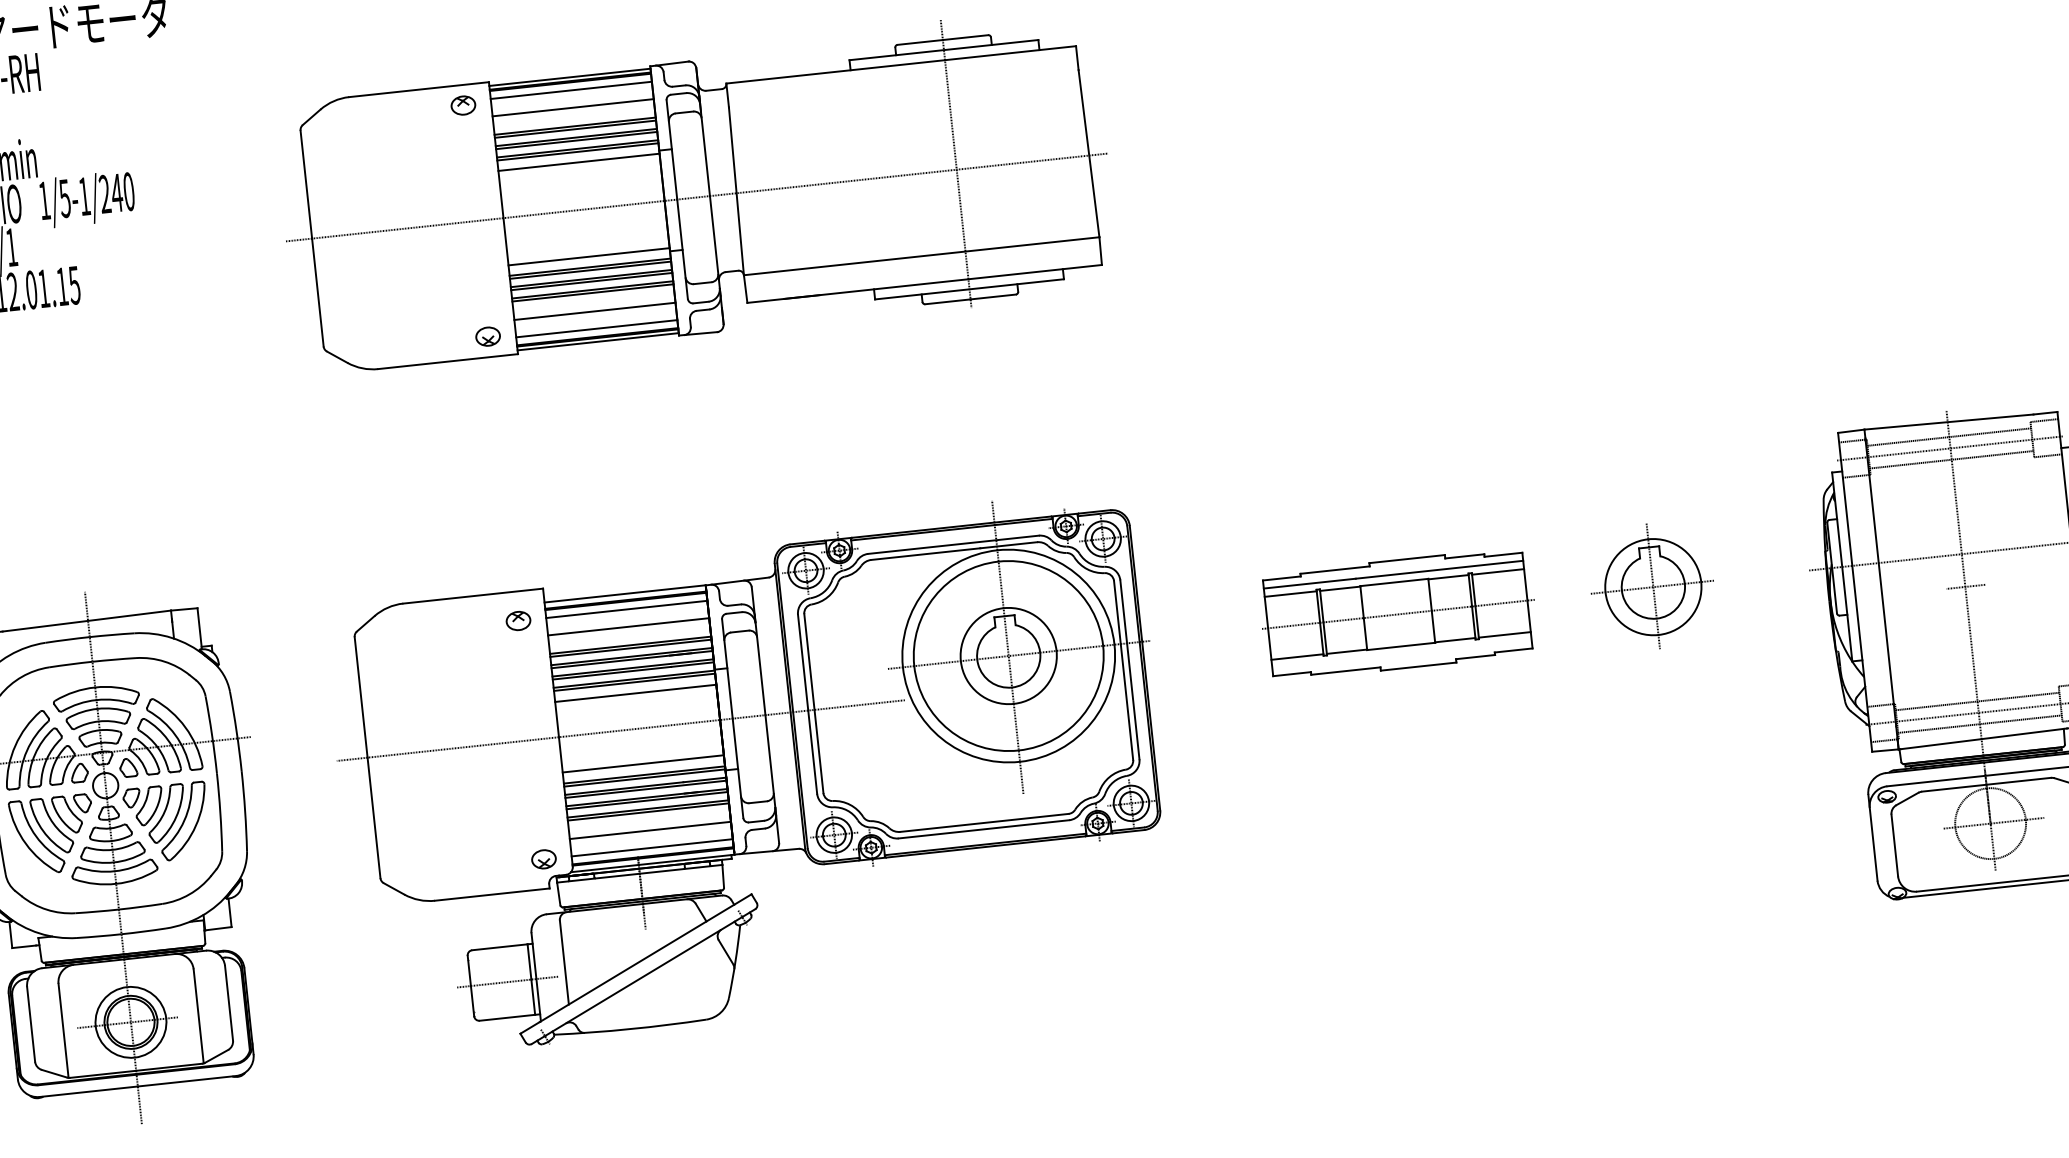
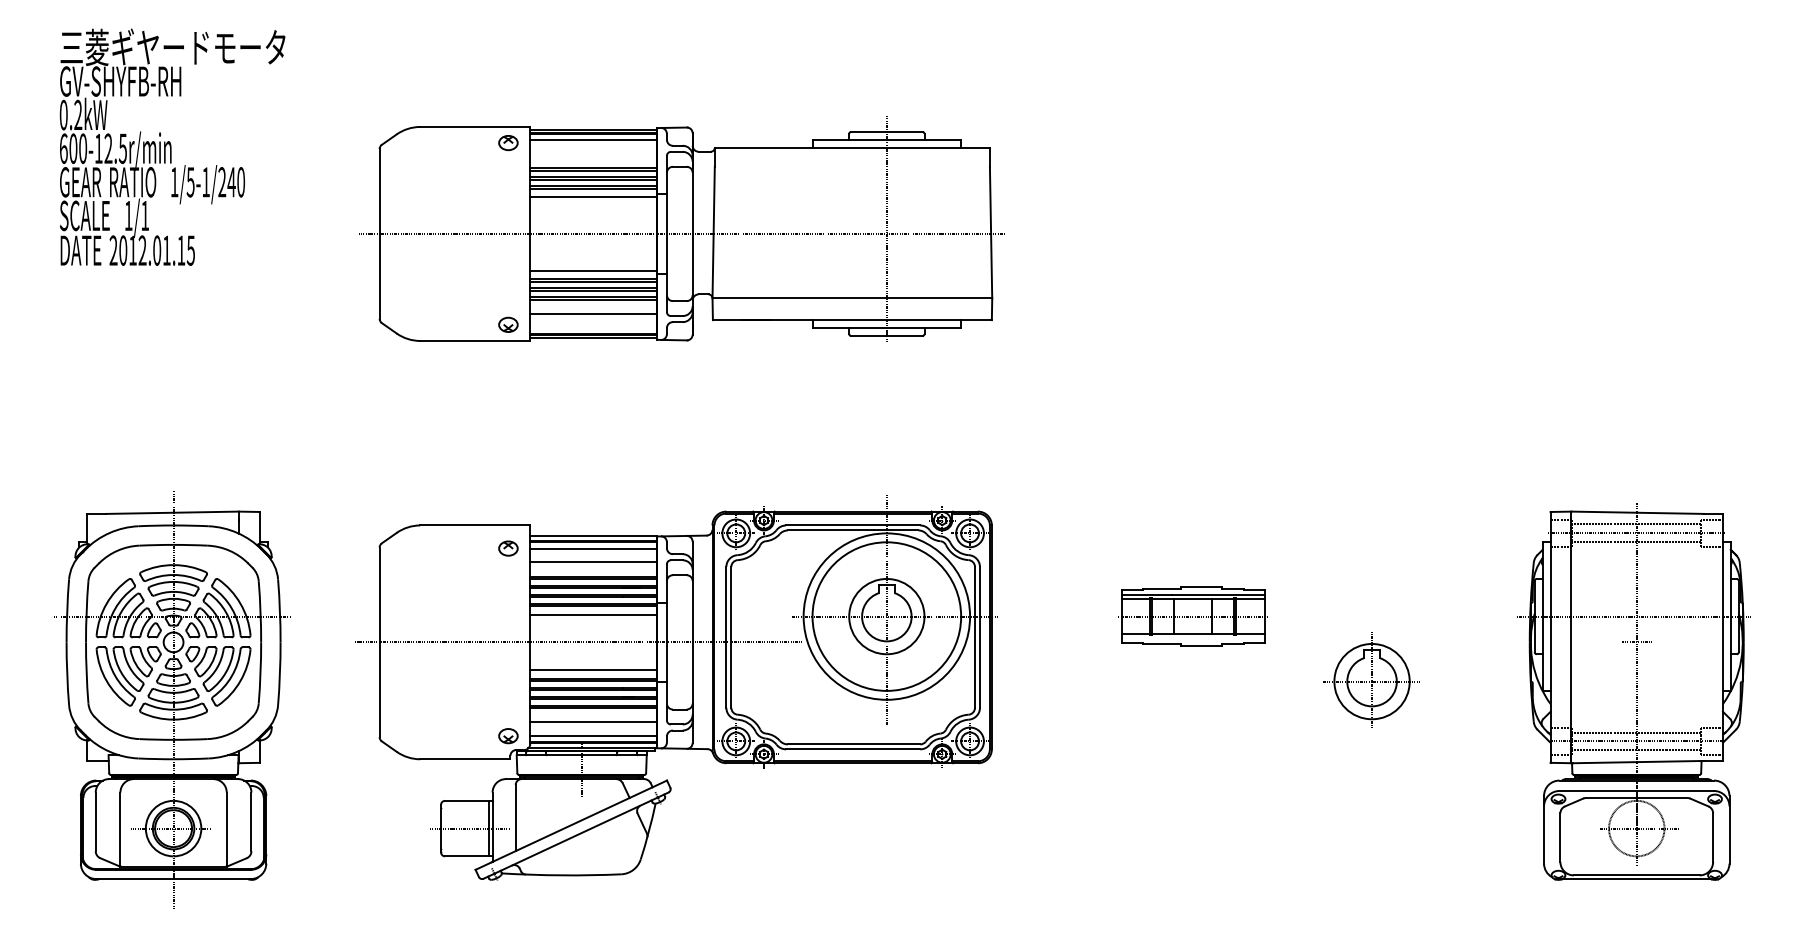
line: (572, 107) -> (593, 153), removed
line: (596, 328) -> (593, 327), removed
part: (1652, 584) -> (1371, 679), moved
part: (1398, 614) -> (1193, 616), size x0.7

